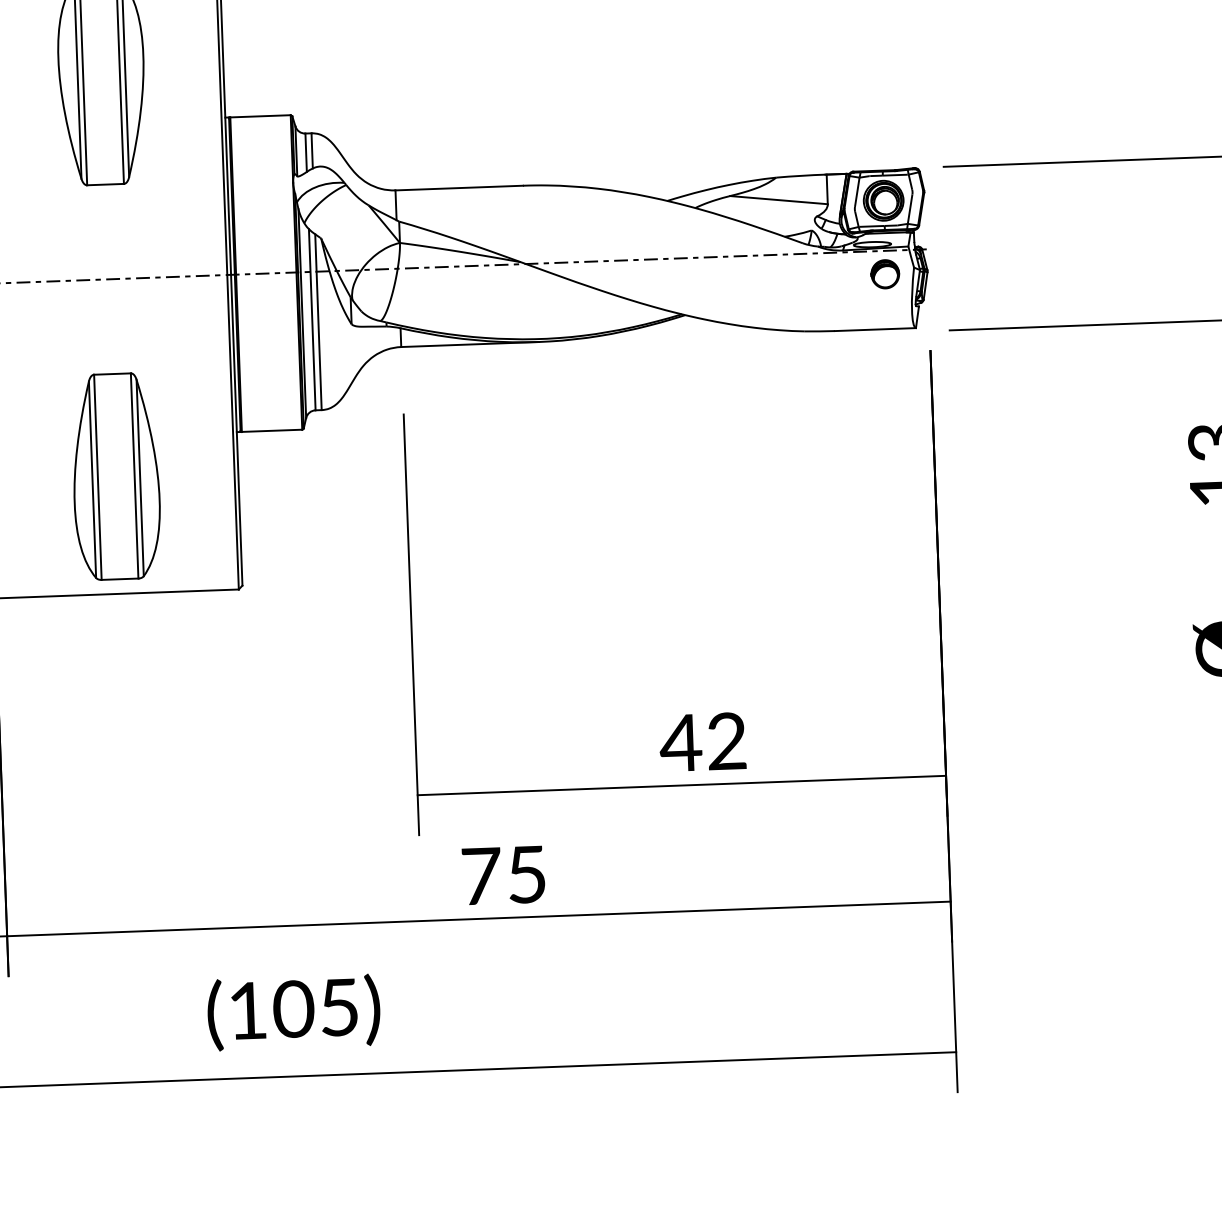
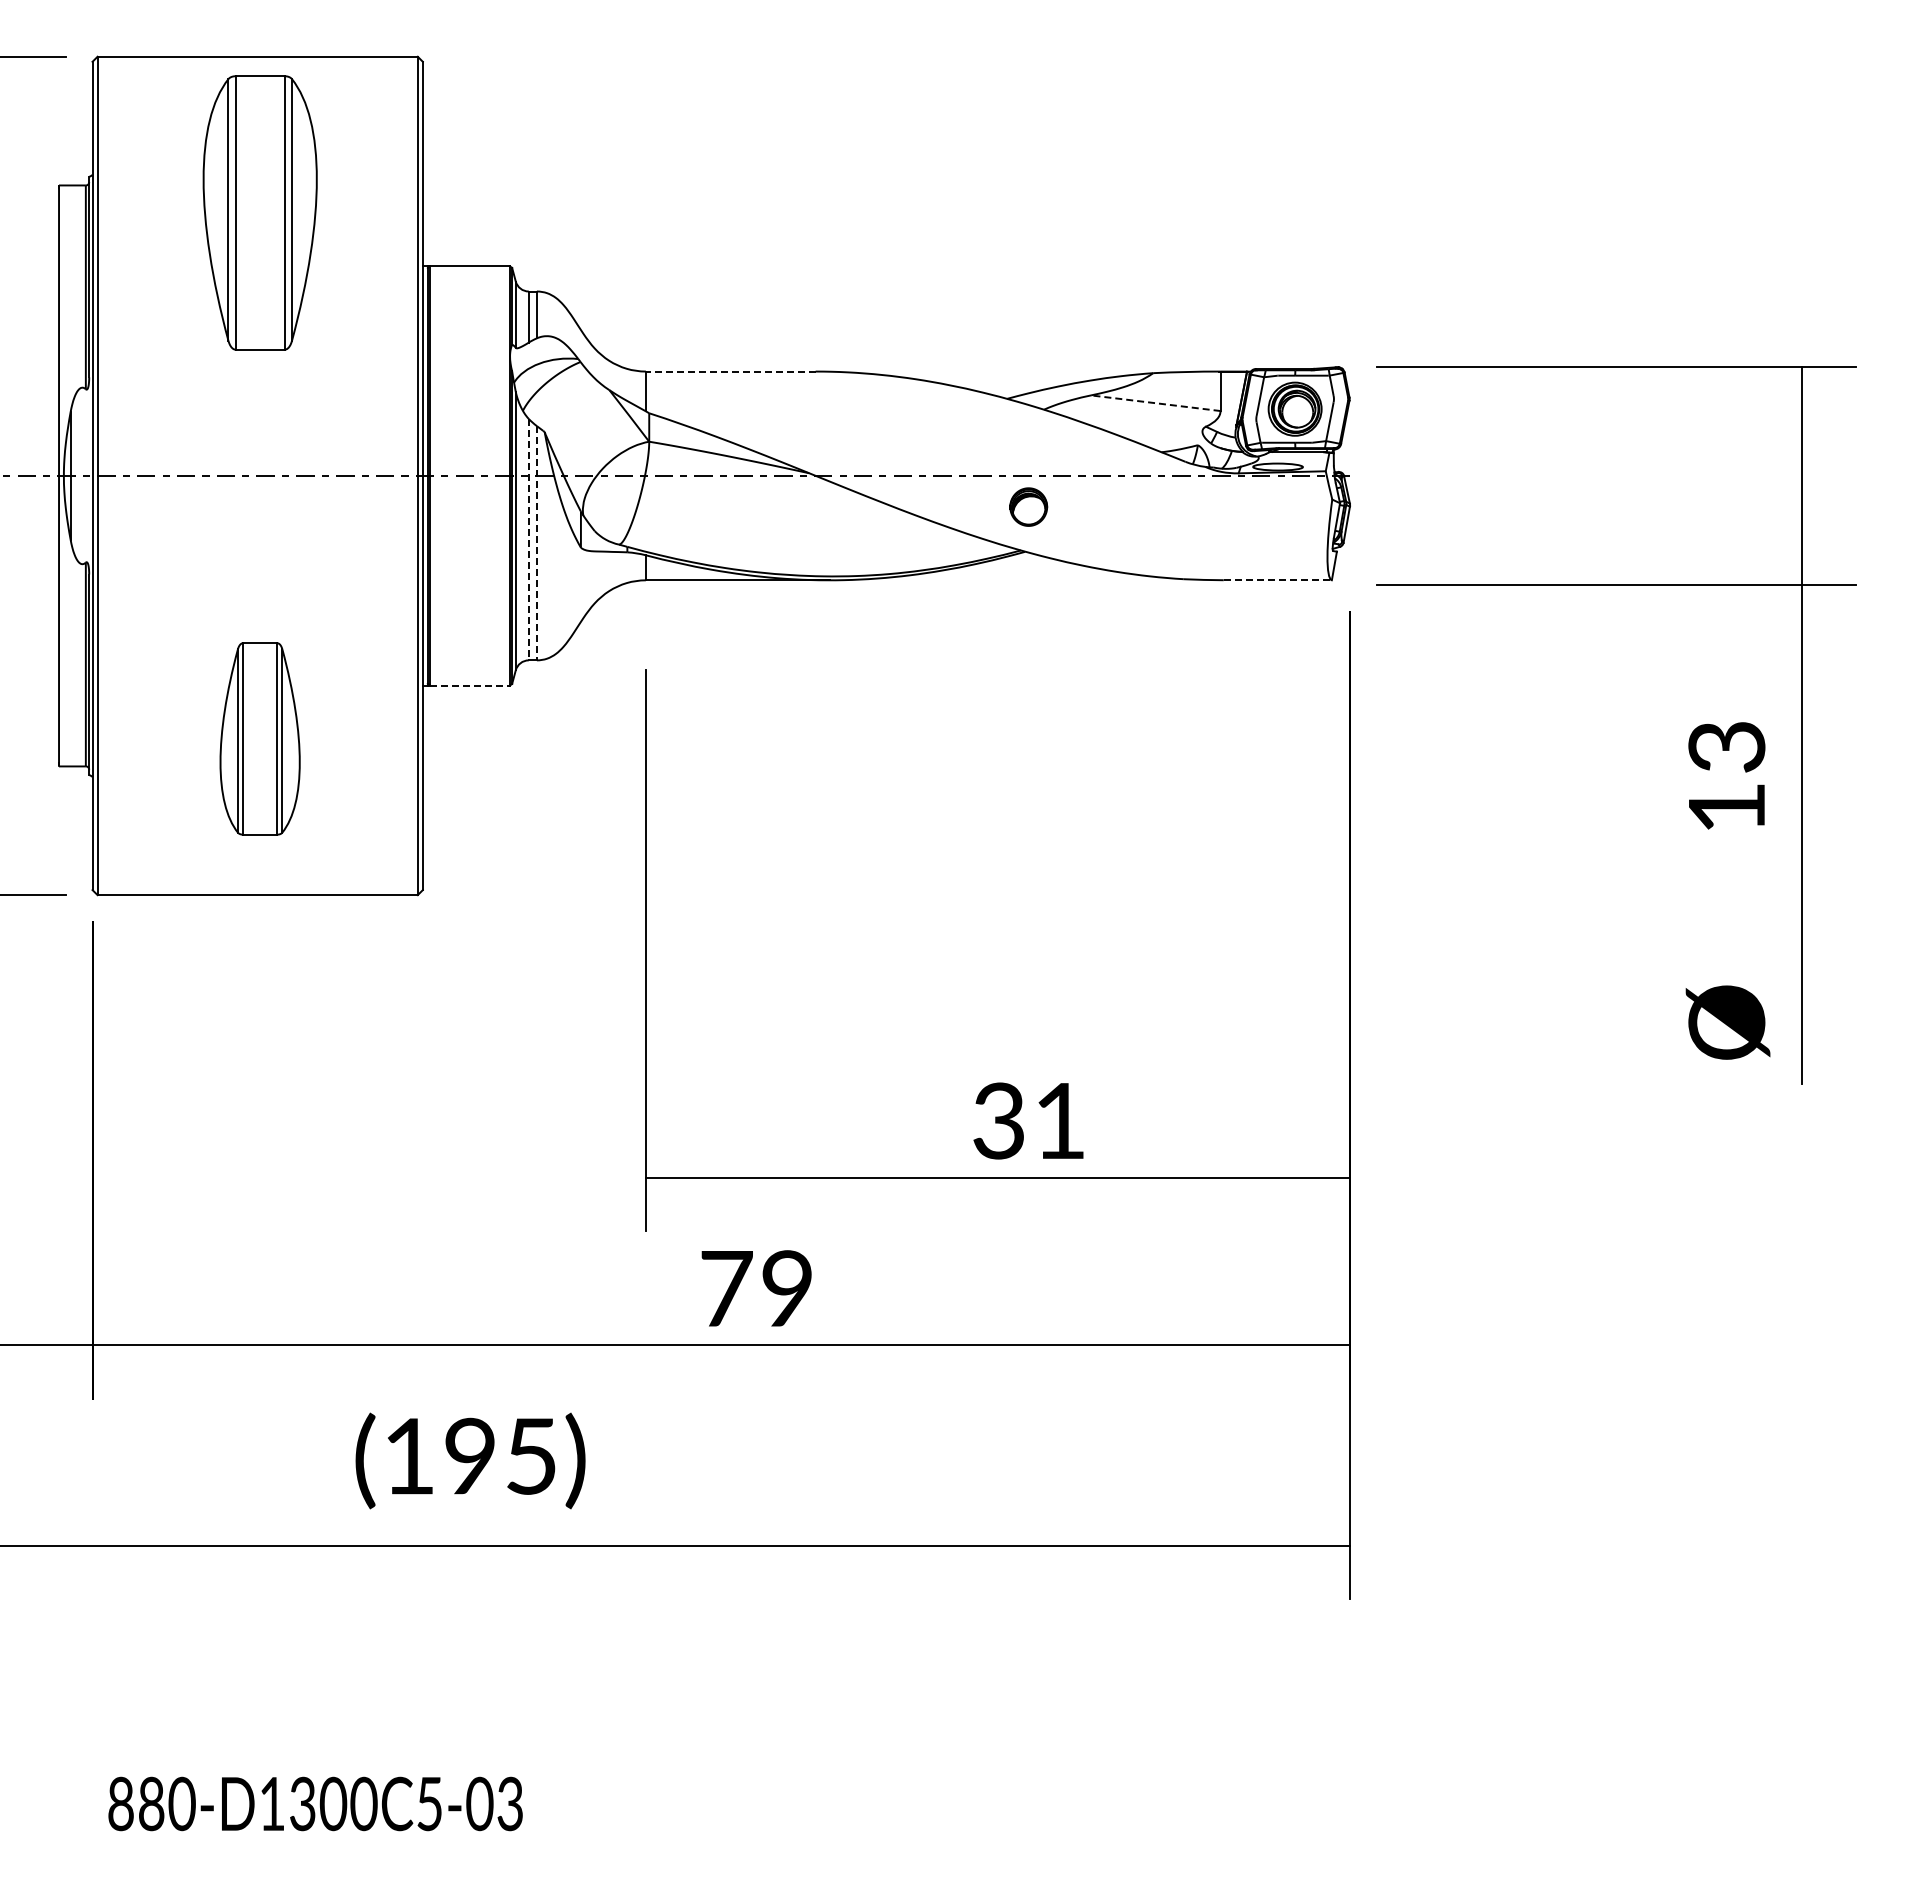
line: (459, 188) -> (730, 371), solid -> dashed
line: (778, 200) -> (1155, 403), solid -> dashed
part: (885, 273) -> (1028, 506), moved
line: (312, 319) -> (528, 539), solid -> dashed
line: (318, 322) -> (536, 543), solid -> dashed
line: (875, 329) -> (1278, 580), solid -> dashed
line: (272, 430) -> (470, 685), solid -> dashed
part: (115, 476) -> (259, 738), size x0.7
text: (702, 741) -> (1027, 1120), 42 -> 31
text: (526, 874) -> (786, 1288), 75 -> 79
text: (293, 1009) -> (470, 1456), (105) -> (195)

